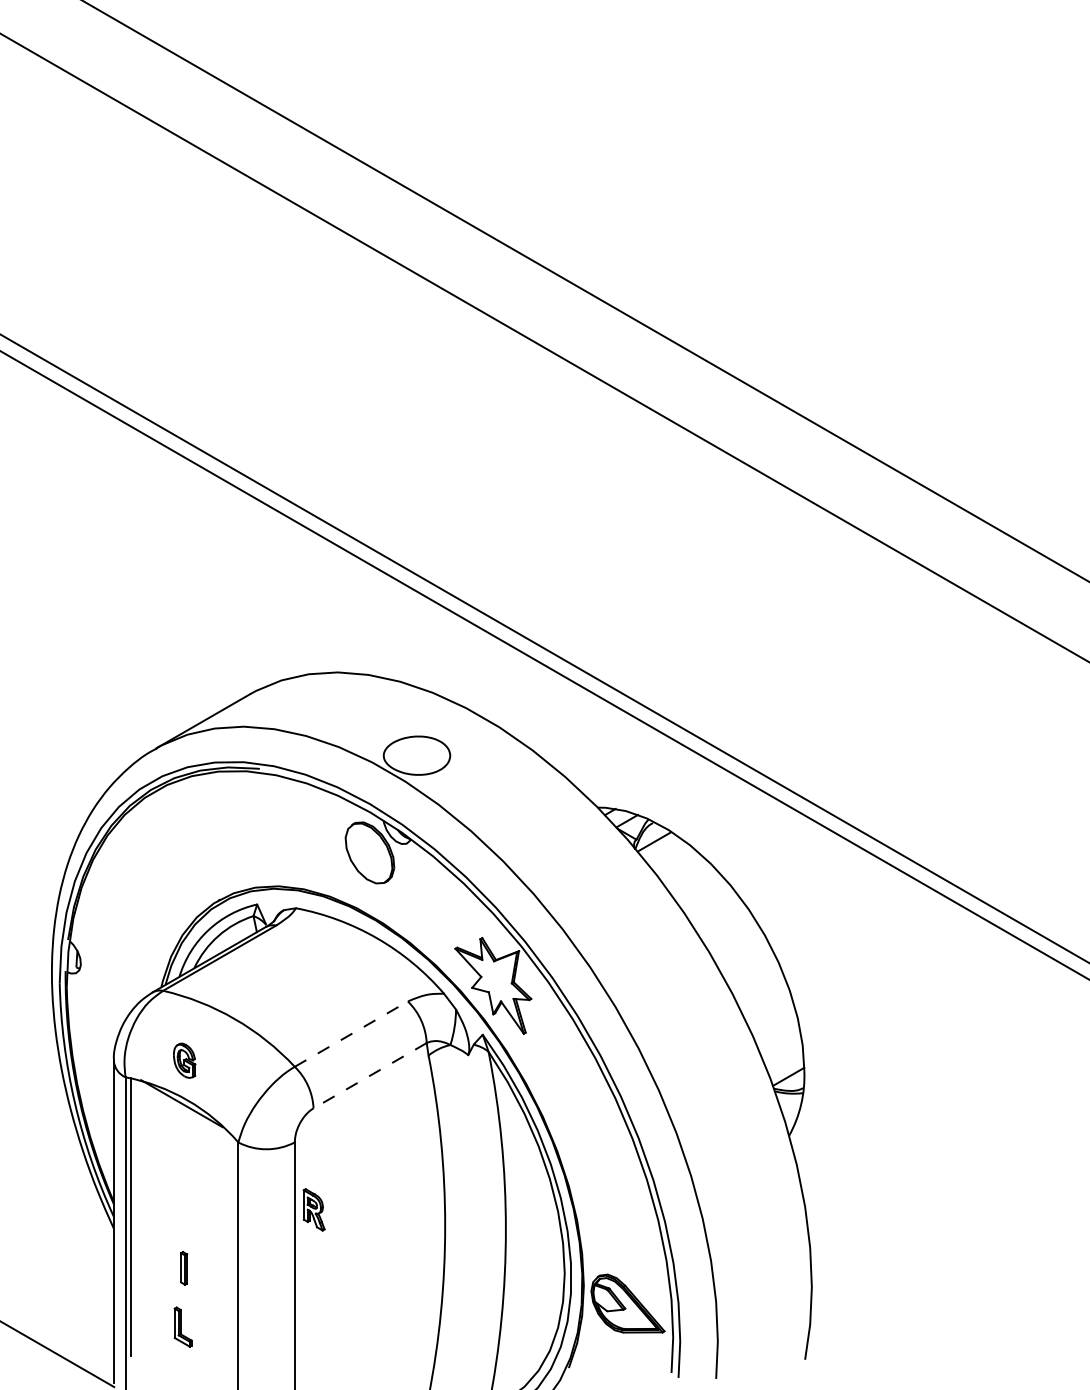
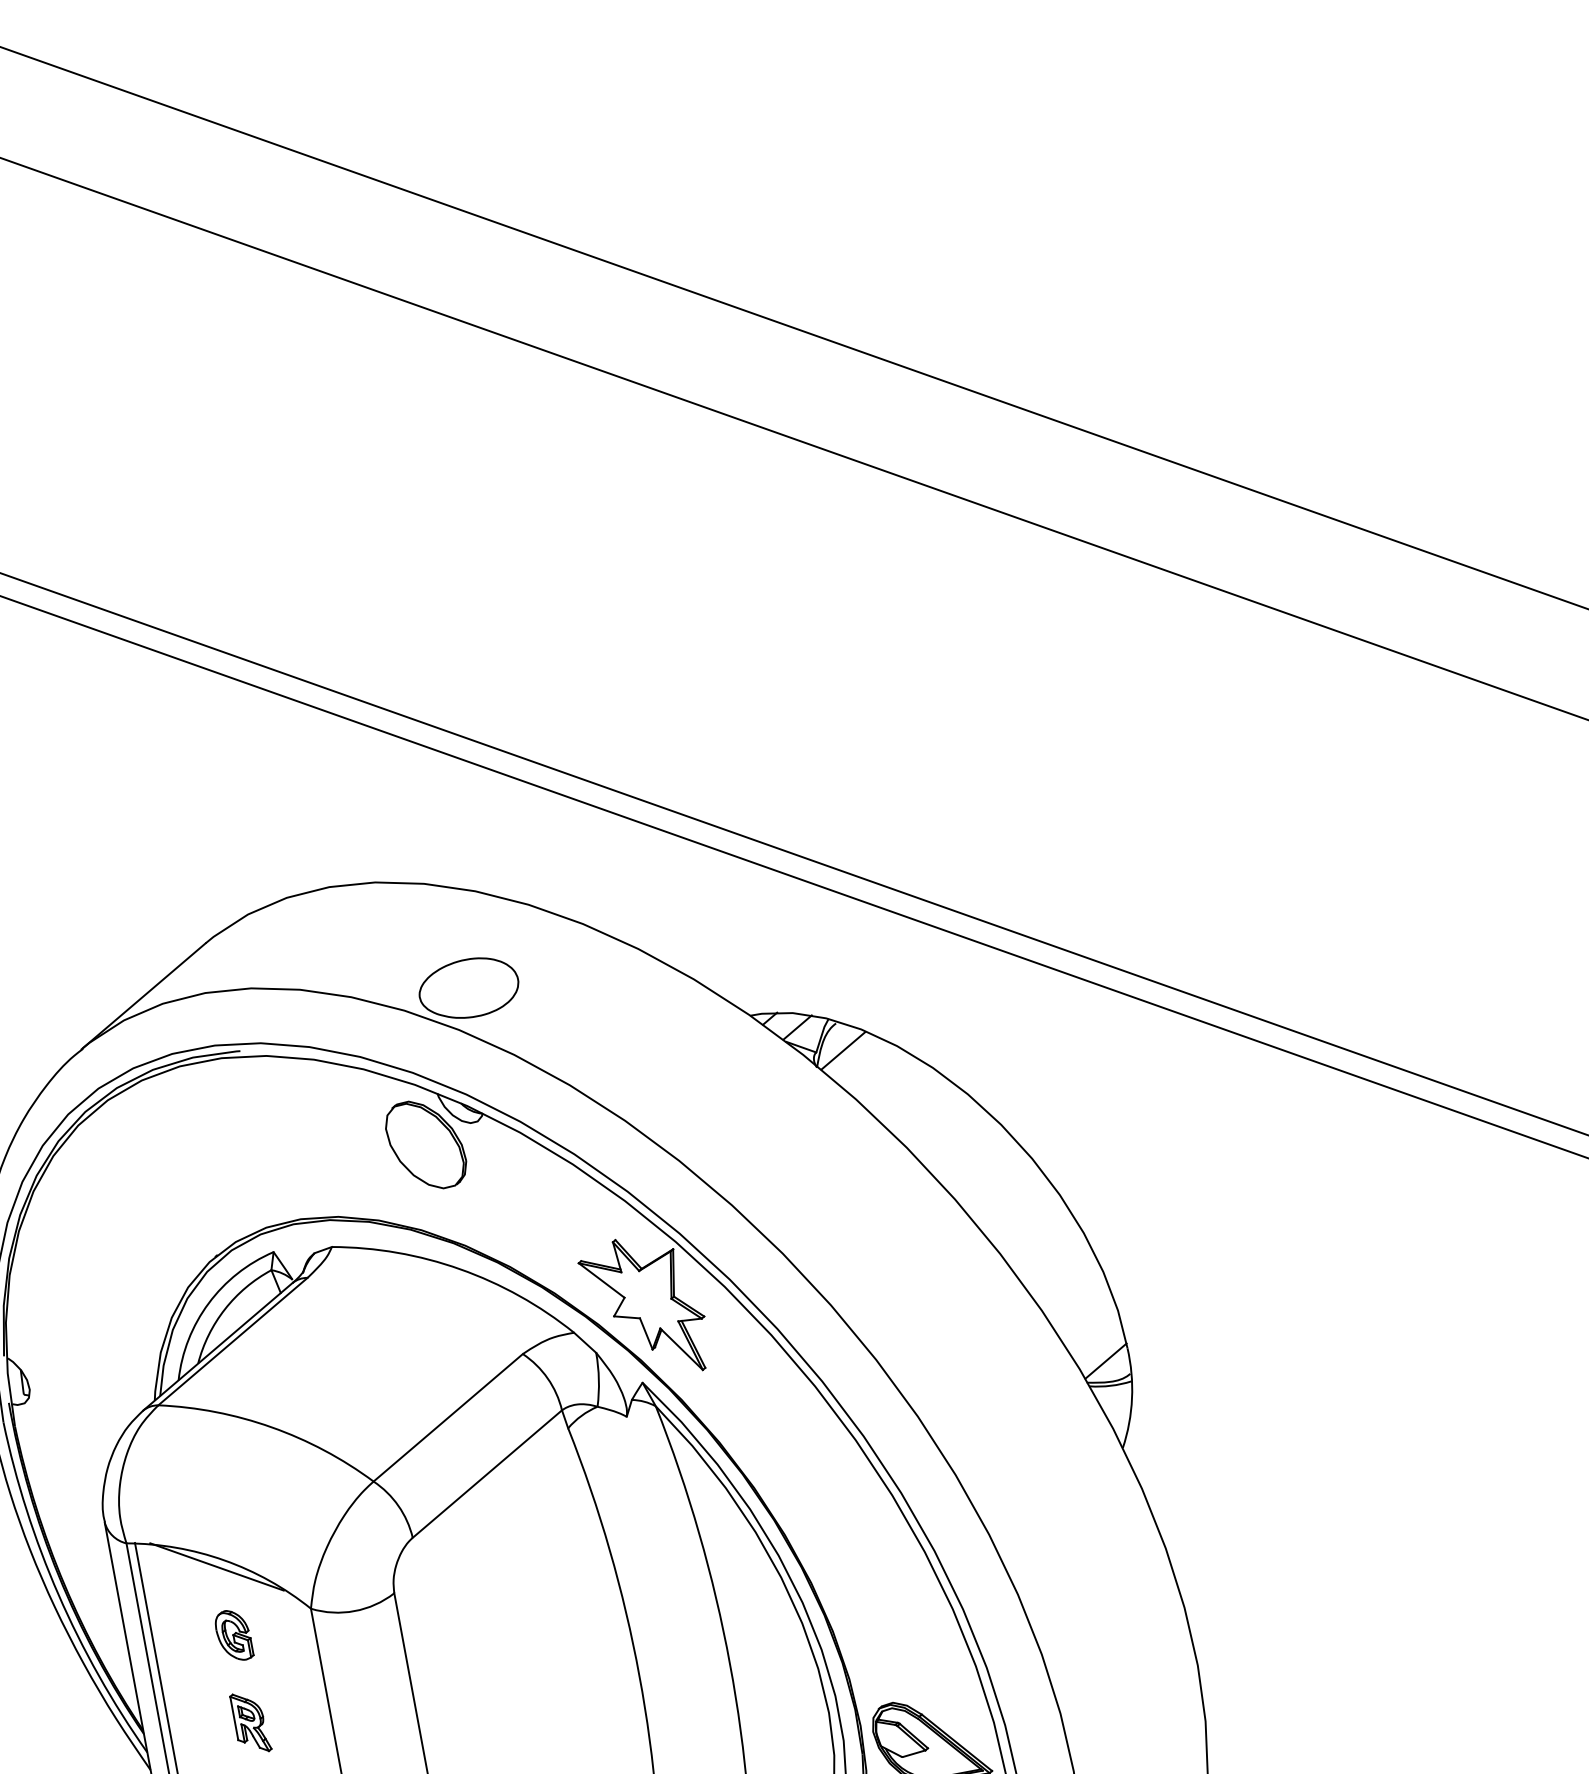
line: (351, 1033) -> (448, 1416), dashed -> solid
part: (184, 1060) -> (233, 1635), moved
line: (369, 1075) -> (486, 1473), dashed -> solid
part: (313, 1209) -> (249, 1722), moved

